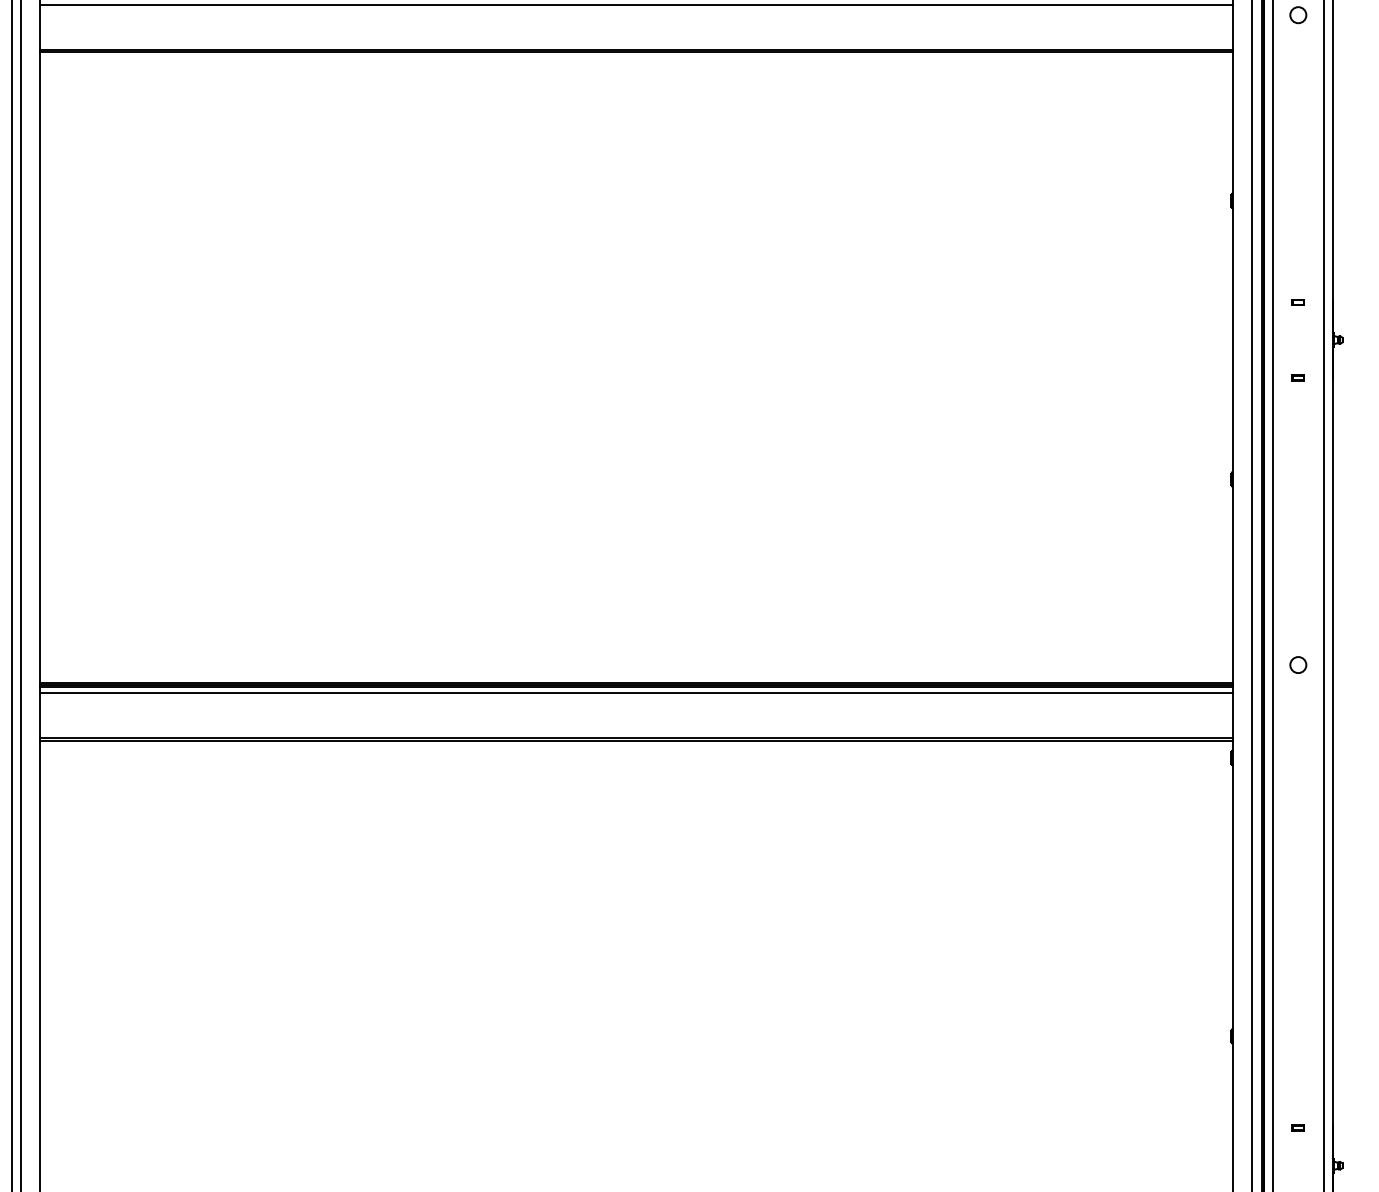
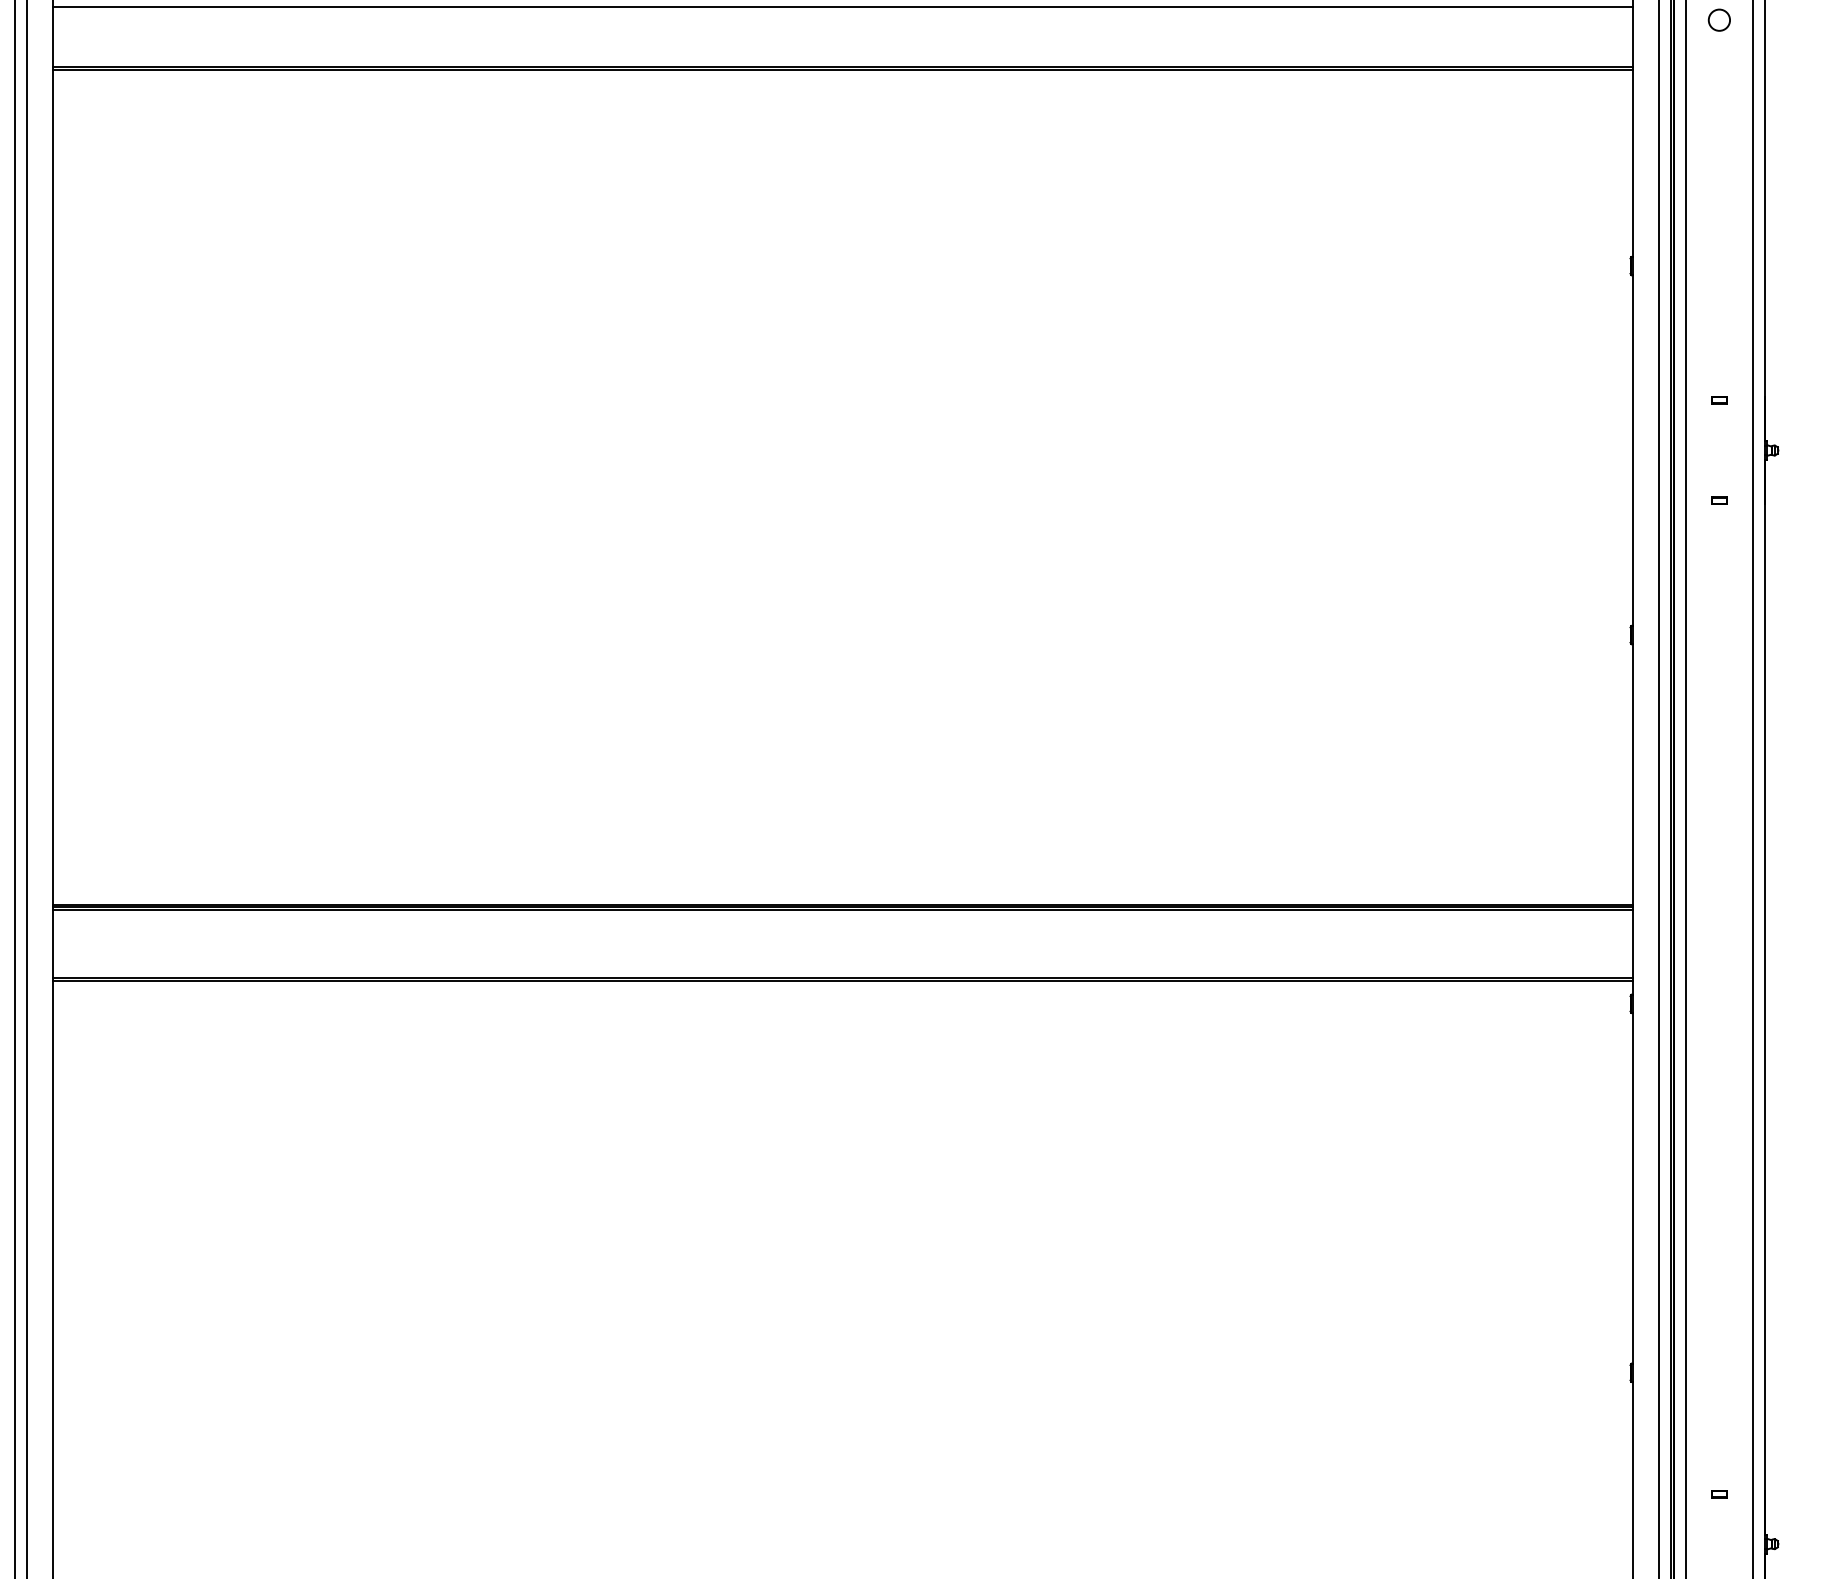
circle: (1297, 664) -> (1718, 880), removed
line: (636, 692) -> (842, 917), removed

